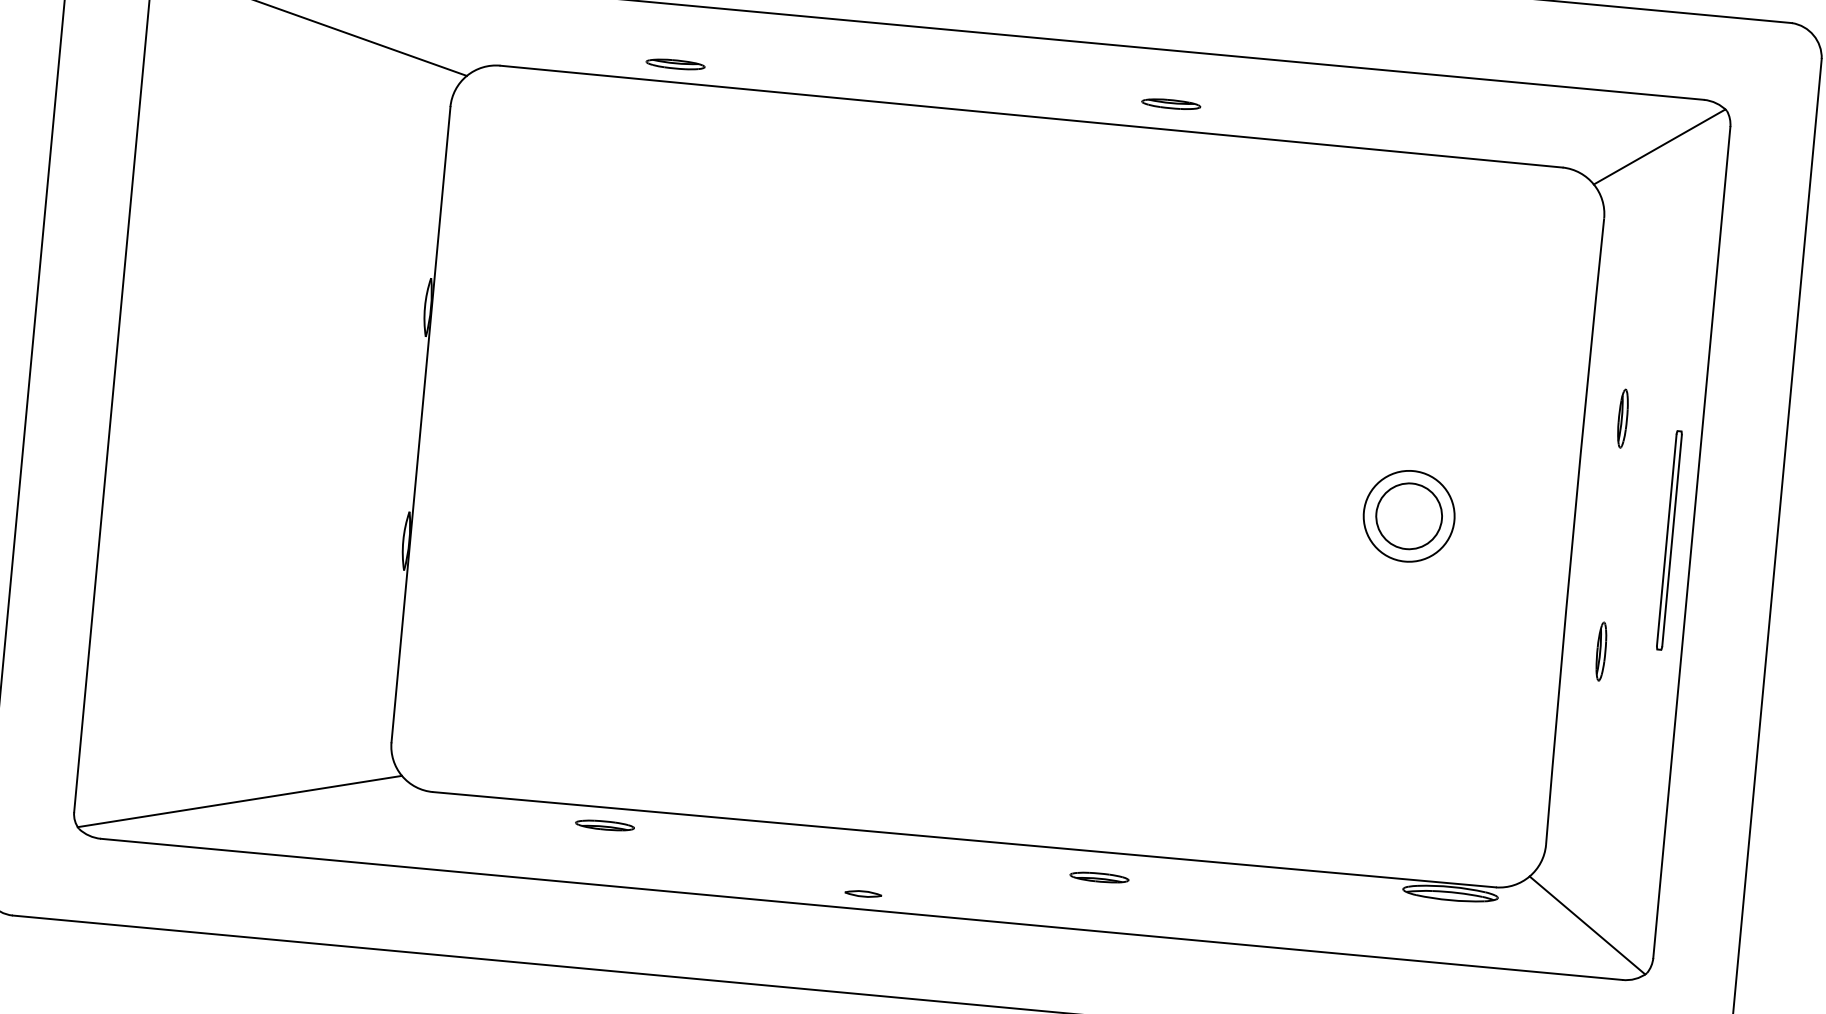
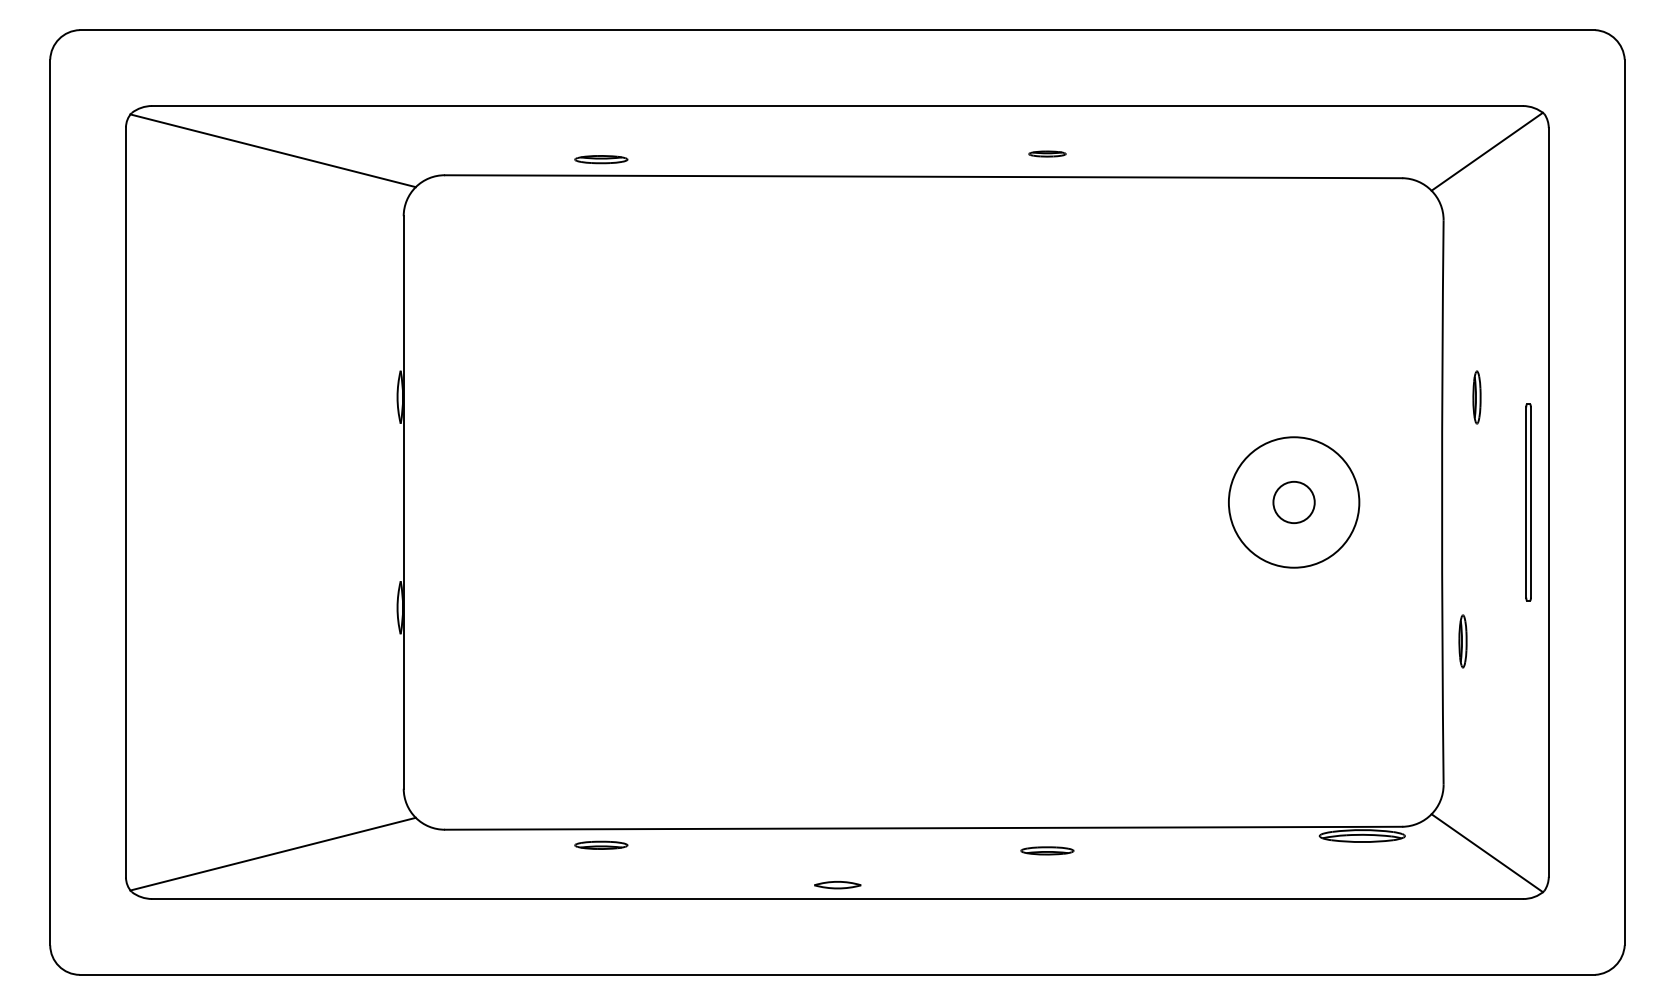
part: (1171, 103) -> (1047, 153), size x0.7
circle: (1408, 516) -> (1293, 502), size x0.7
circle: (1408, 516) -> (1293, 502), size x1.6
part: (1600, 651) -> (1462, 641), moved
part: (863, 893) -> (837, 884), size x1.4

